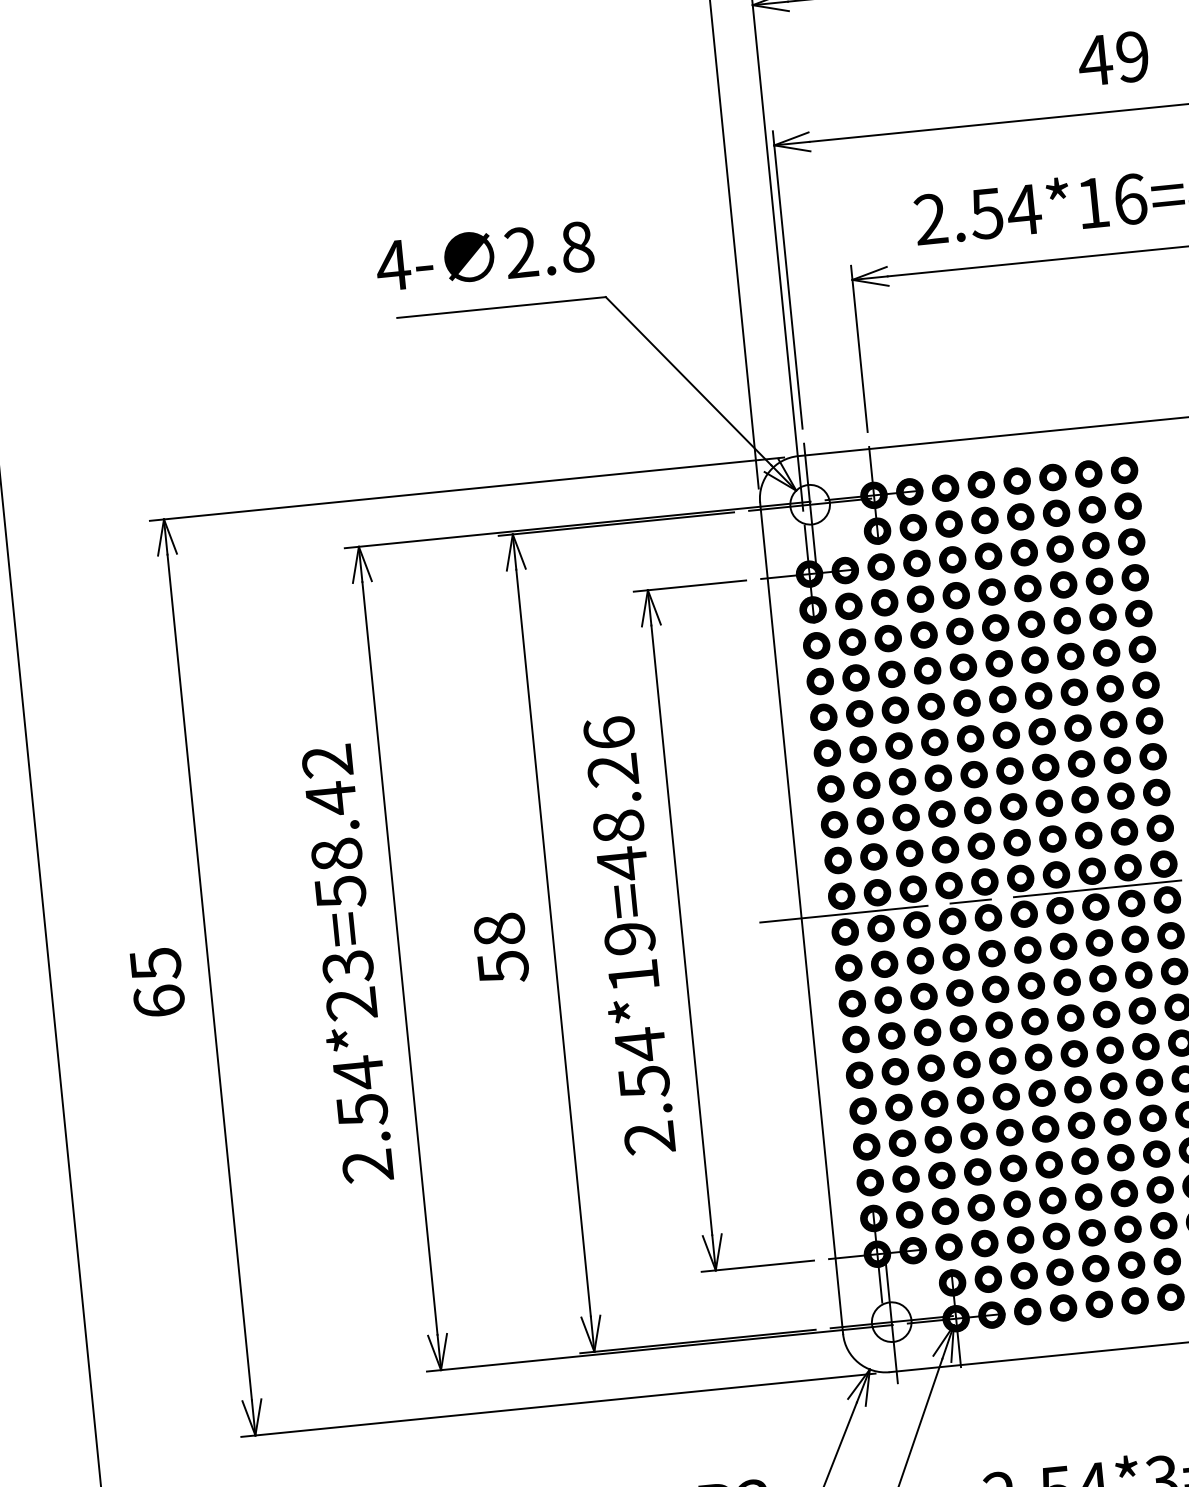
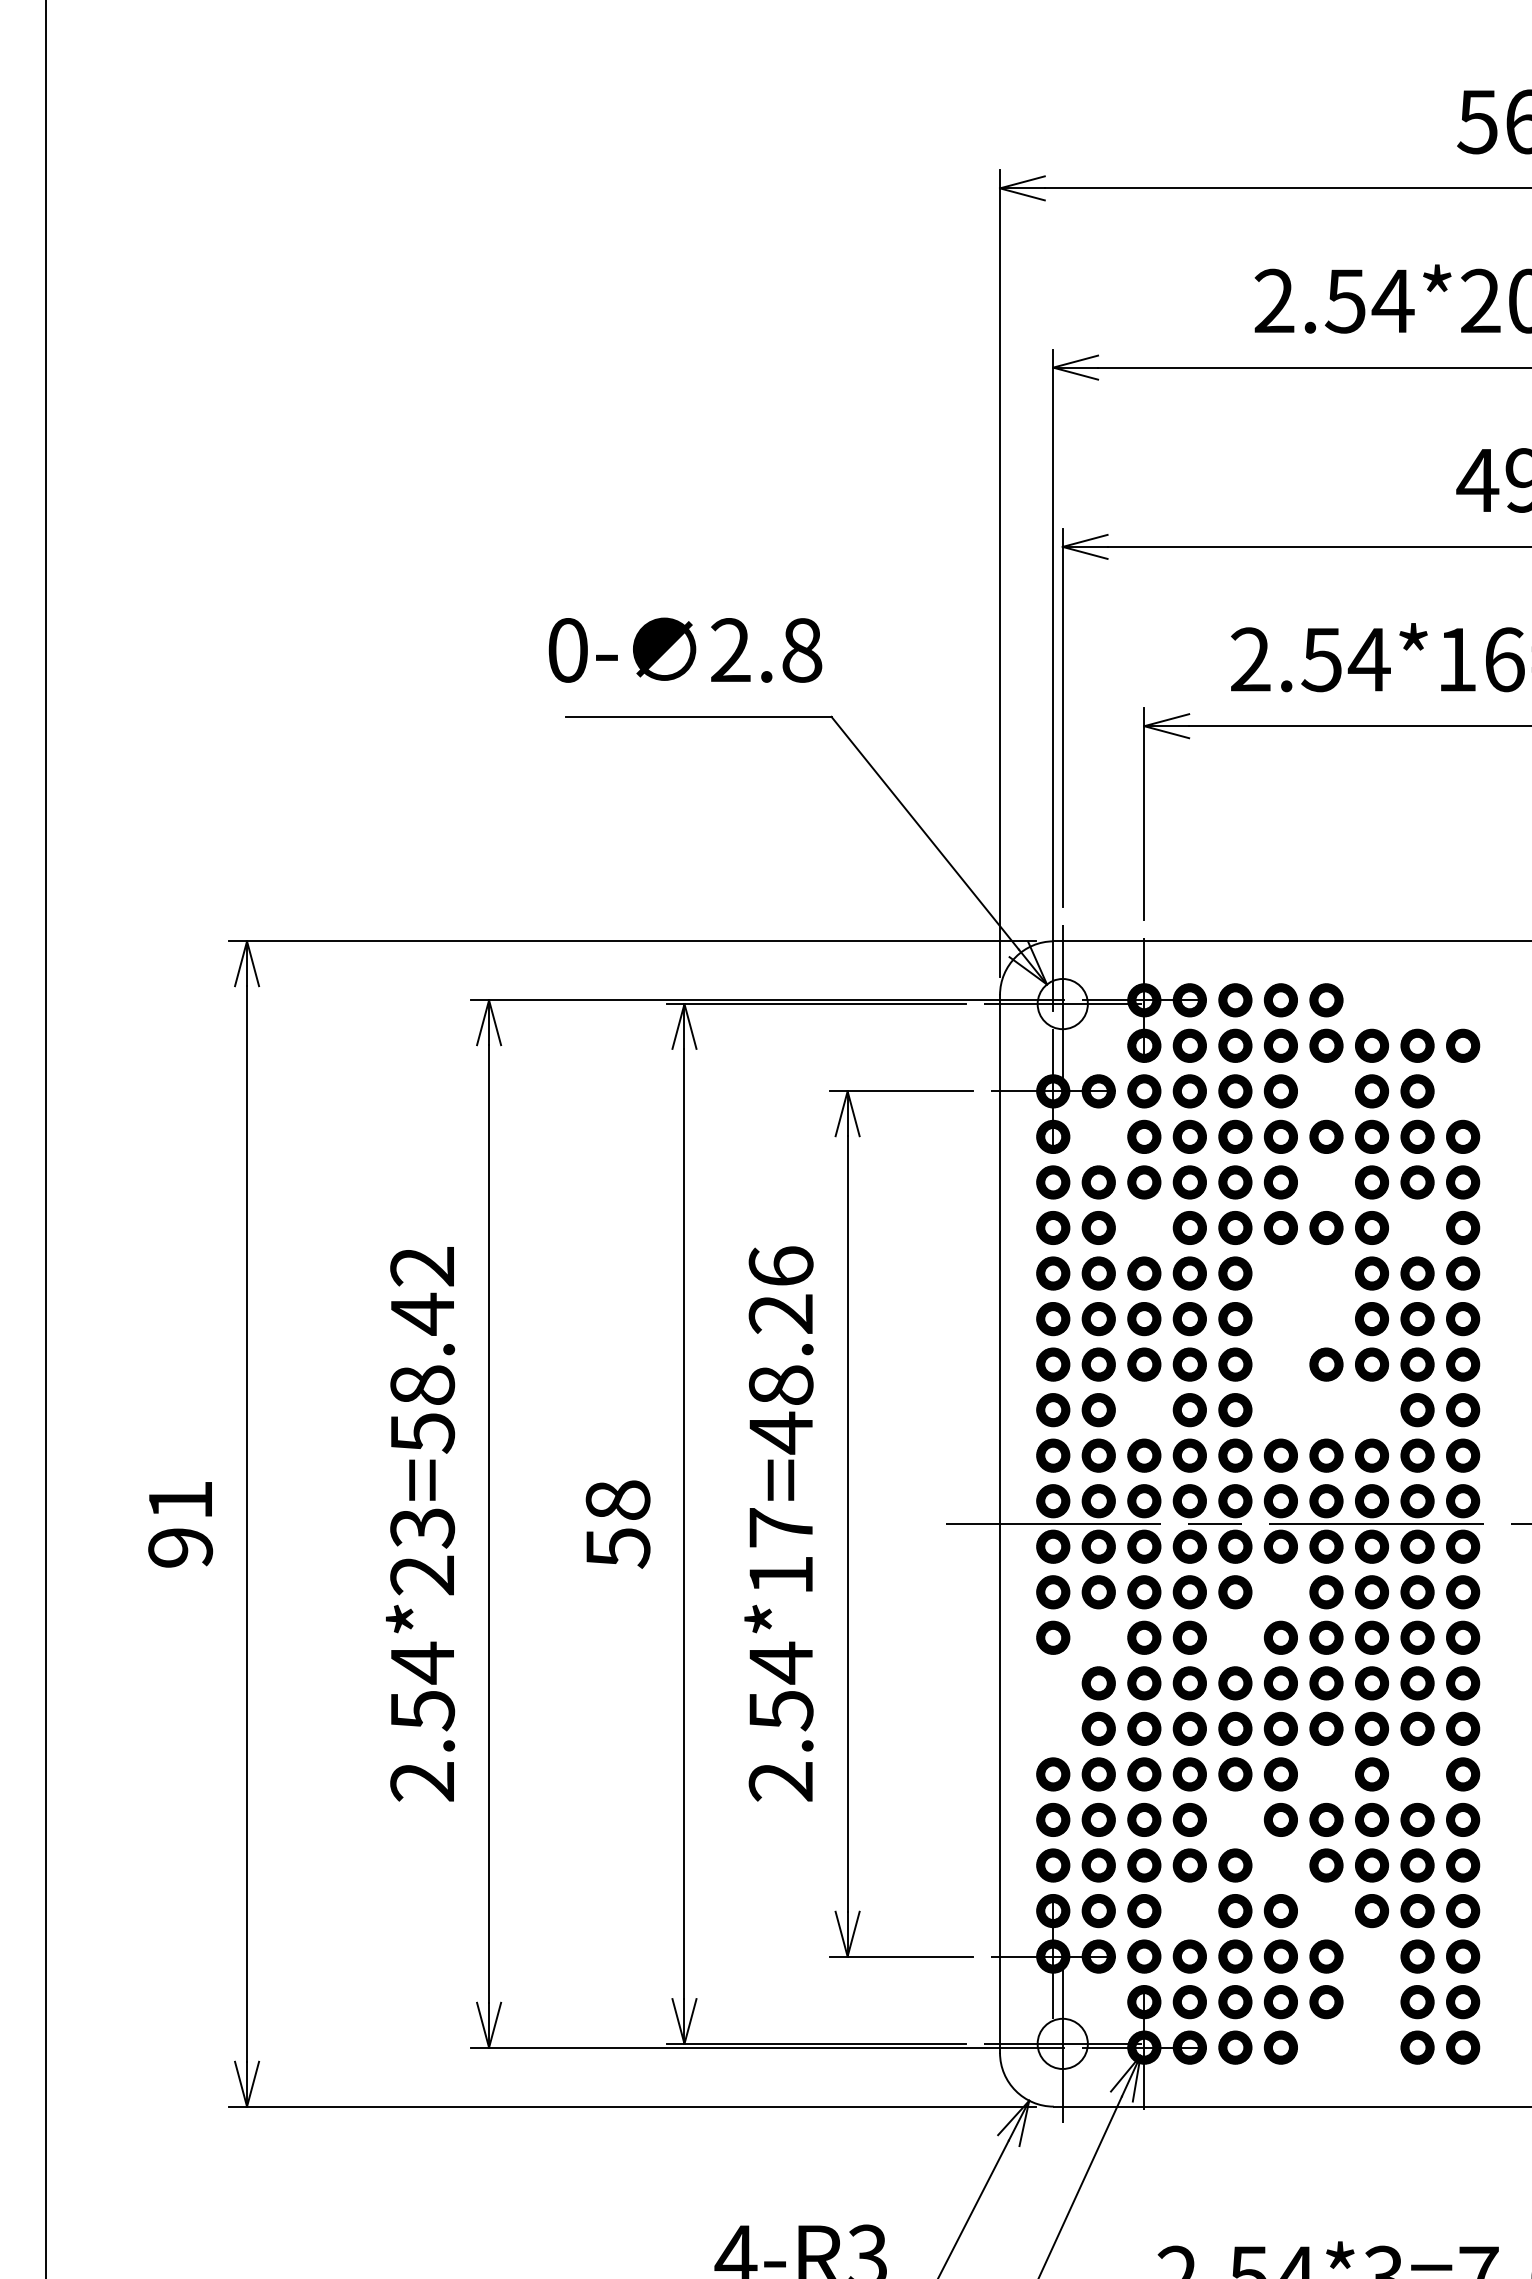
text: (393, 265) -> (567, 650), 4- -> 0-
part: (1124, 470) -> (1463, 1000), removed
part: (1088, 474) -> (1417, 1000), removed
part: (1052, 477) -> (1371, 1000), removed
part: (1132, 542) -> (1463, 1091), removed
part: (1024, 552) -> (1326, 1091), removed
part: (848, 606) -> (1098, 1136), removed
part: (1031, 624) -> (1326, 1182), removed
part: (1106, 652) -> (1417, 1227), removed
part: (891, 673) -> (1144, 1227), removed
part: (1038, 695) -> (1326, 1273), removed
part: (1002, 699) -> (1280, 1273), removed
part: (1042, 732) -> (1326, 1319), removed
part: (1006, 735) -> (1280, 1319), removed
part: (1009, 771) -> (1280, 1364), removed
part: (1084, 800) -> (1371, 1410), removed
part: (1049, 803) -> (1326, 1410), removed
part: (1013, 807) -> (1280, 1410), removed
part: (906, 817) -> (1144, 1410), removed
text: (629, 938) -> (780, 1527), 2.54*19=48.26 -> 2.54*17=48.26
part: (1027, 950) -> (1280, 1592), removed
text: (157, 983) -> (180, 1524), 65 -> 91
part: (995, 989) -> (1235, 1637), removed
part: (887, 999) -> (1098, 1637), removed
part: (856, 1039) -> (1053, 1683), removed
part: (859, 1074) -> (1053, 1728), removed
part: (1149, 1082) -> (1417, 1774), removed
part: (1077, 1089) -> (1326, 1774), removed
part: (1009, 1132) -> (1235, 1819), removed
part: (1048, 1164) -> (1280, 1865), removed
part: (1088, 1197) -> (1326, 1911), removed
part: (980, 1208) -> (1189, 1911), removed
part: (1127, 1229) -> (1371, 1956), removed
part: (1131, 1265) -> (1371, 2002), removed
part: (1134, 1300) -> (1371, 2047), removed
part: (1099, 1304) -> (1326, 2047), removed

